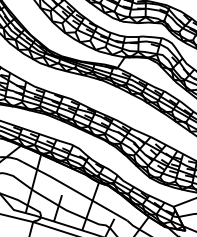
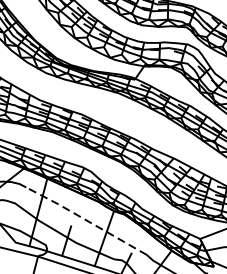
line: (74, 190) -> (85, 220), solid -> dashed

